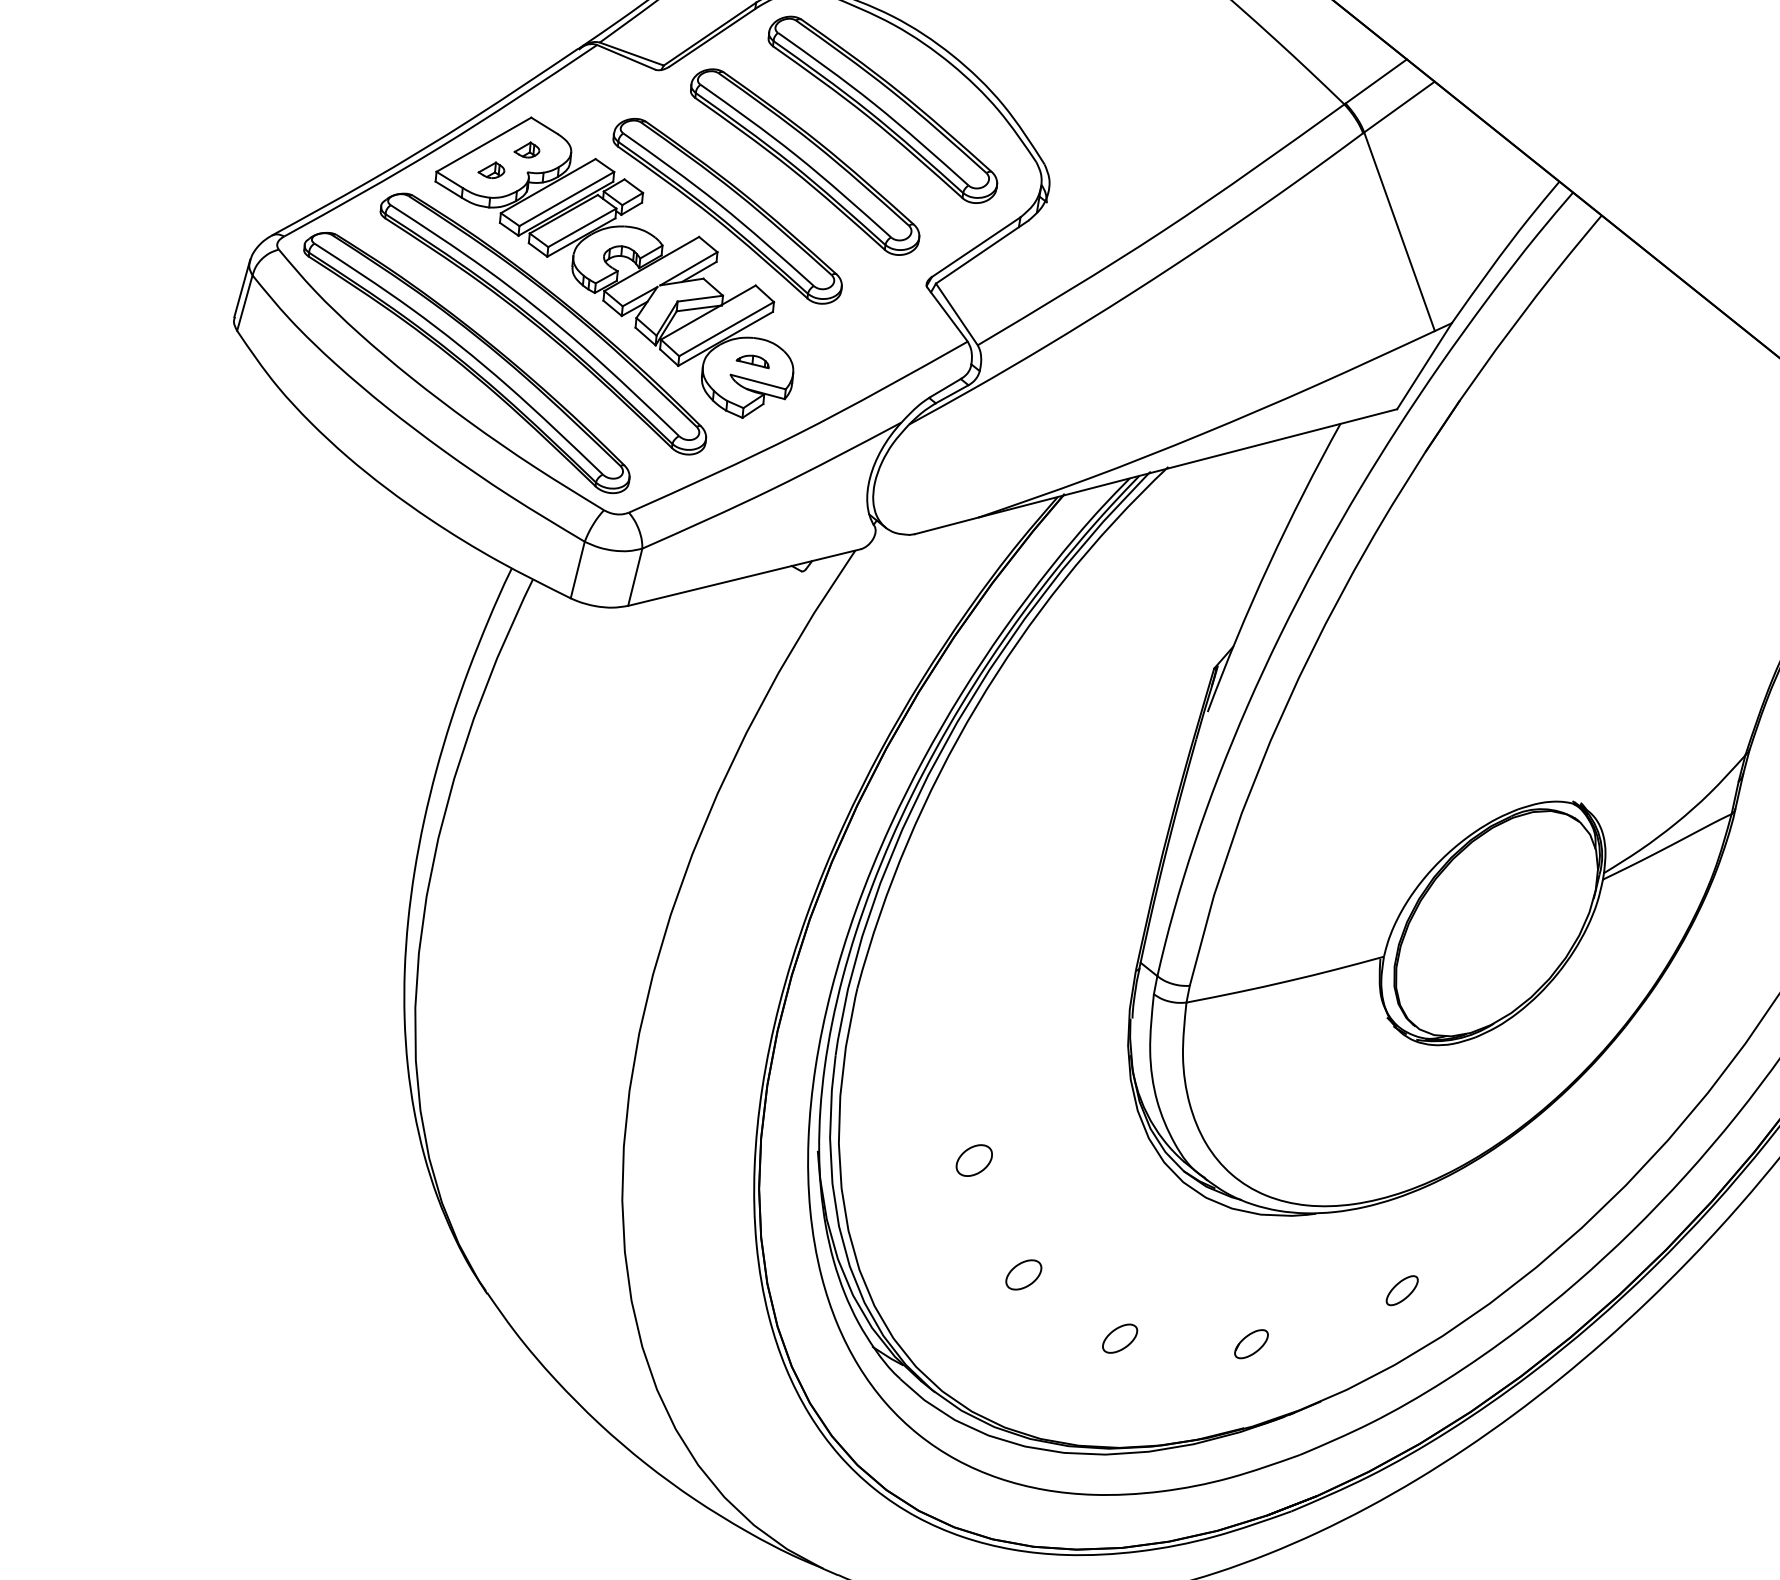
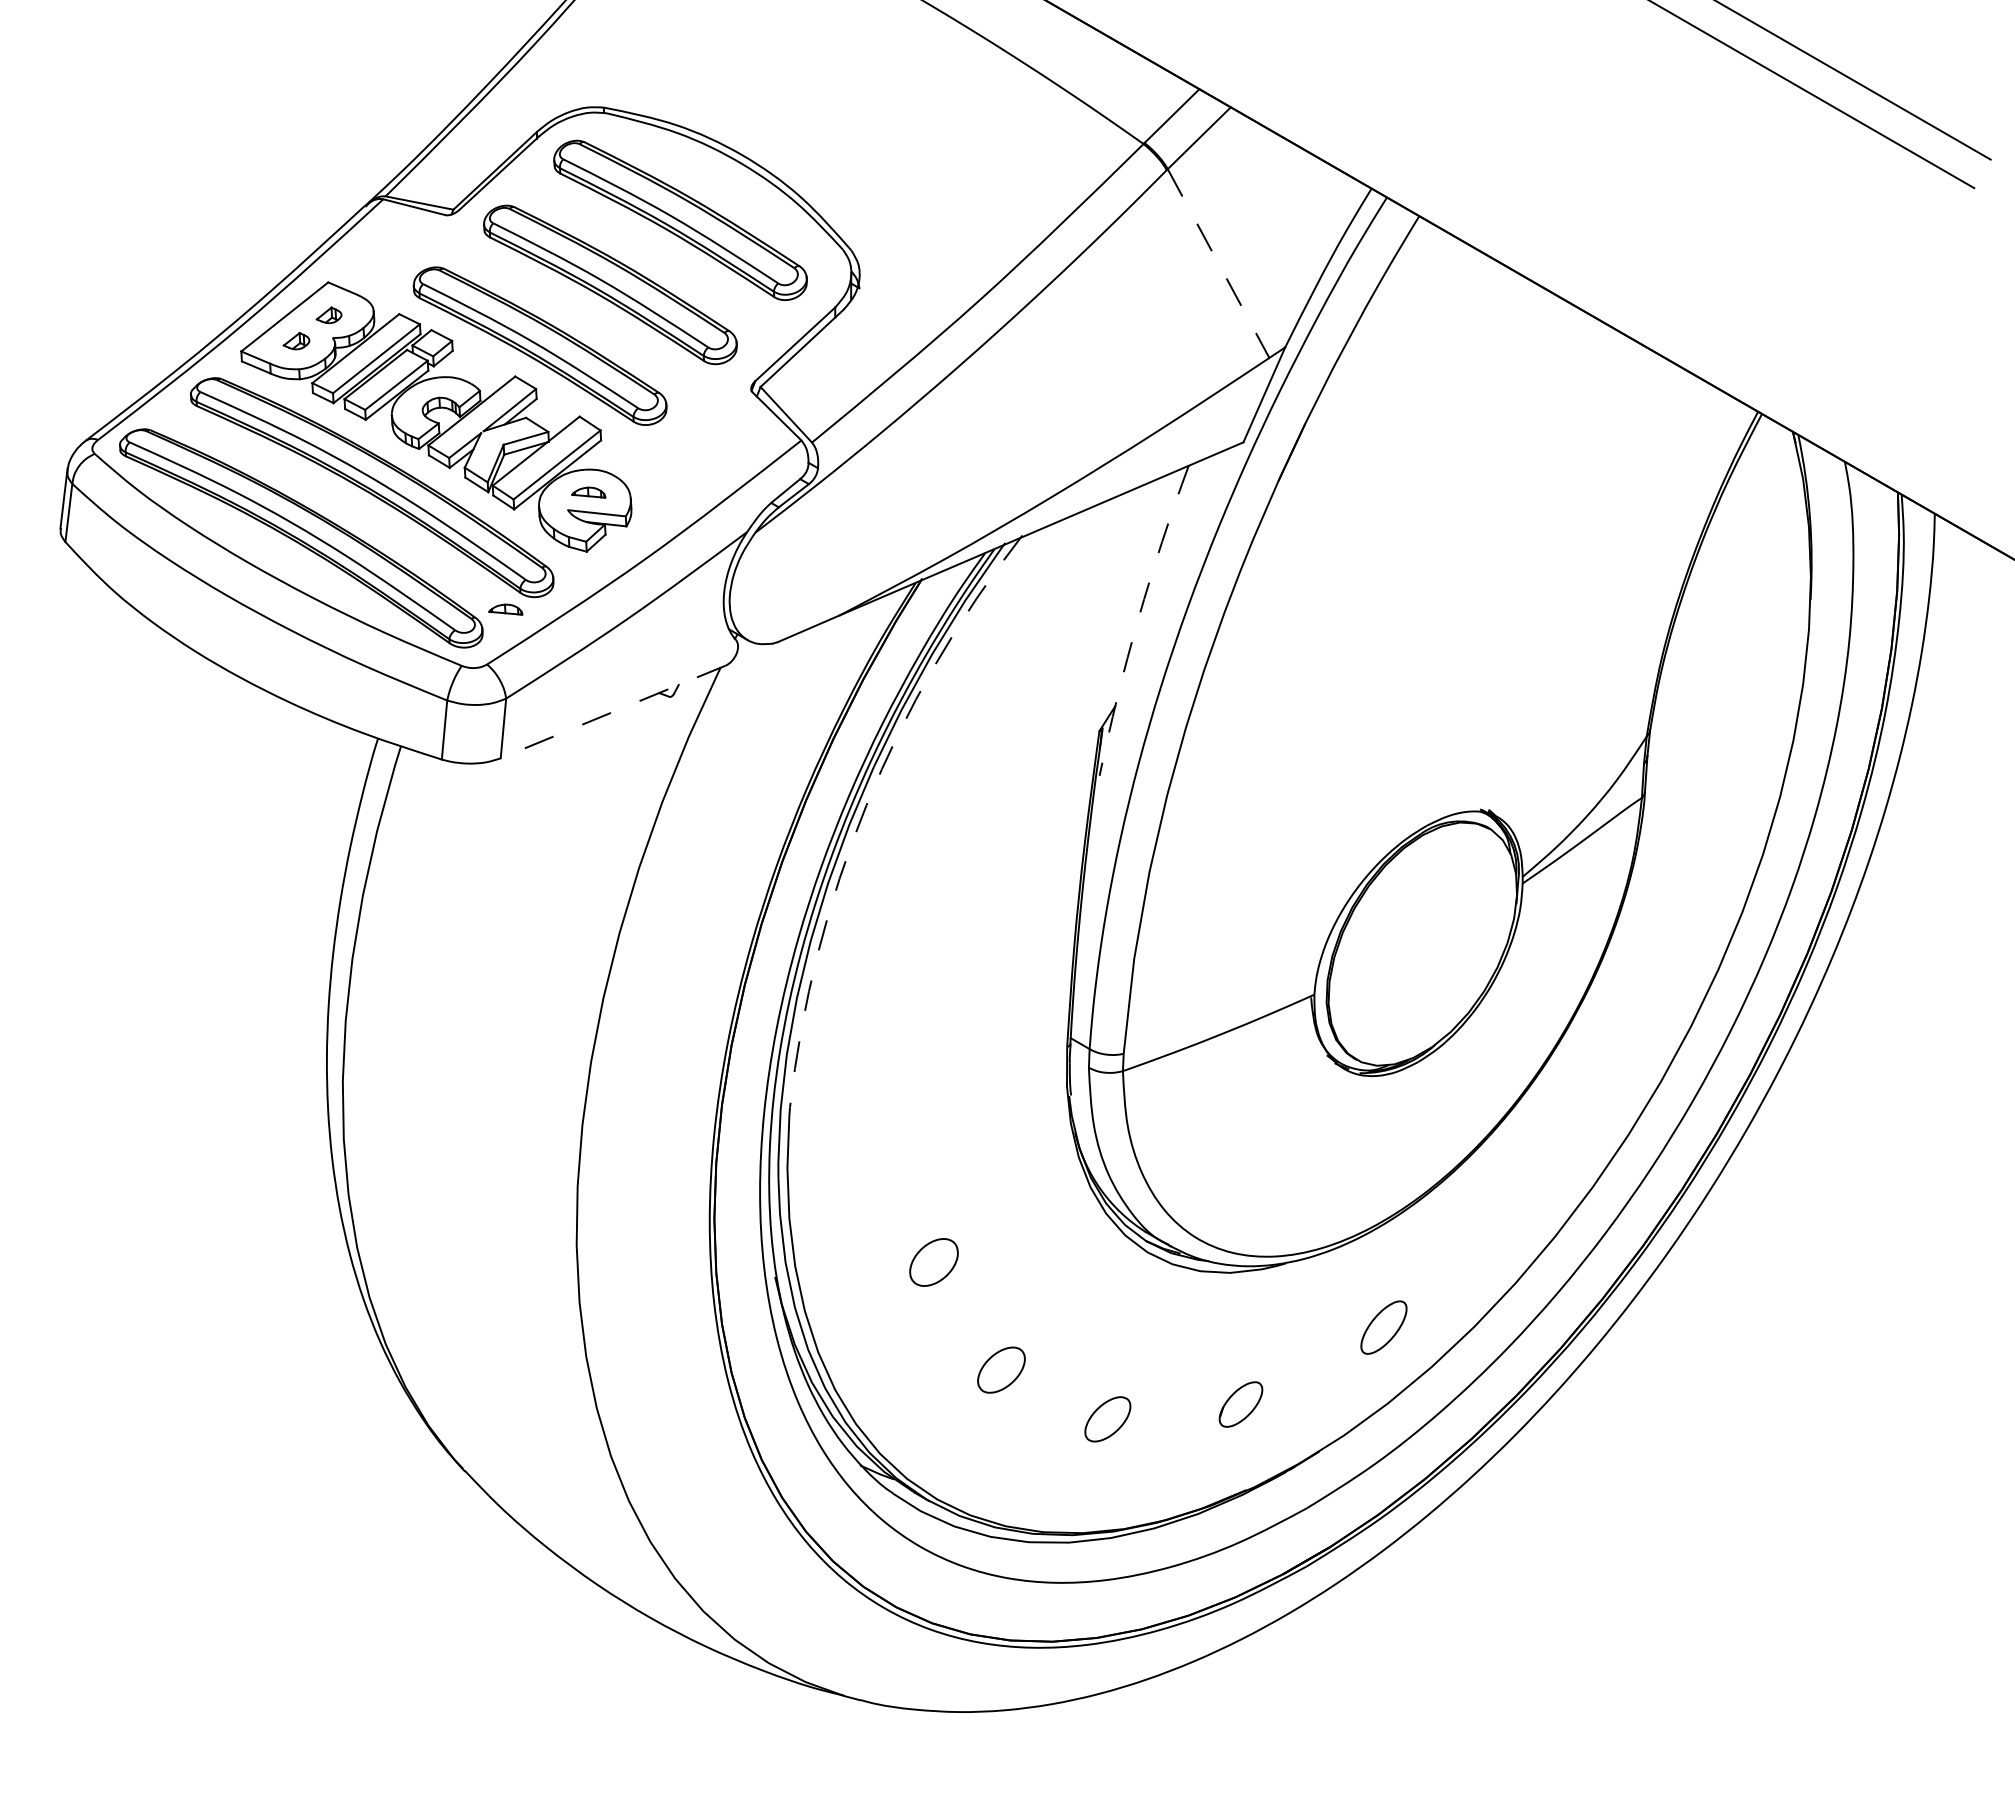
line: (1399, 232) -> (1218, 264), solid -> dashed
part: (654, 461) -> (505, 609), added
arc: (1268, 564) -> (1138, 618), solid -> dashed
line: (744, 577) -> (613, 711), solid -> dashed
arc: (976, 706) -> (866, 805), solid -> dashed
part: (973, 1160) -> (933, 1262), size x1.4
part: (1023, 1274) -> (1000, 1369), size x1.4
part: (1402, 1290) -> (1384, 1327), size x1.6
part: (1119, 1337) -> (1107, 1418), size x1.4
part: (1251, 1344) -> (1240, 1404), size x1.4

